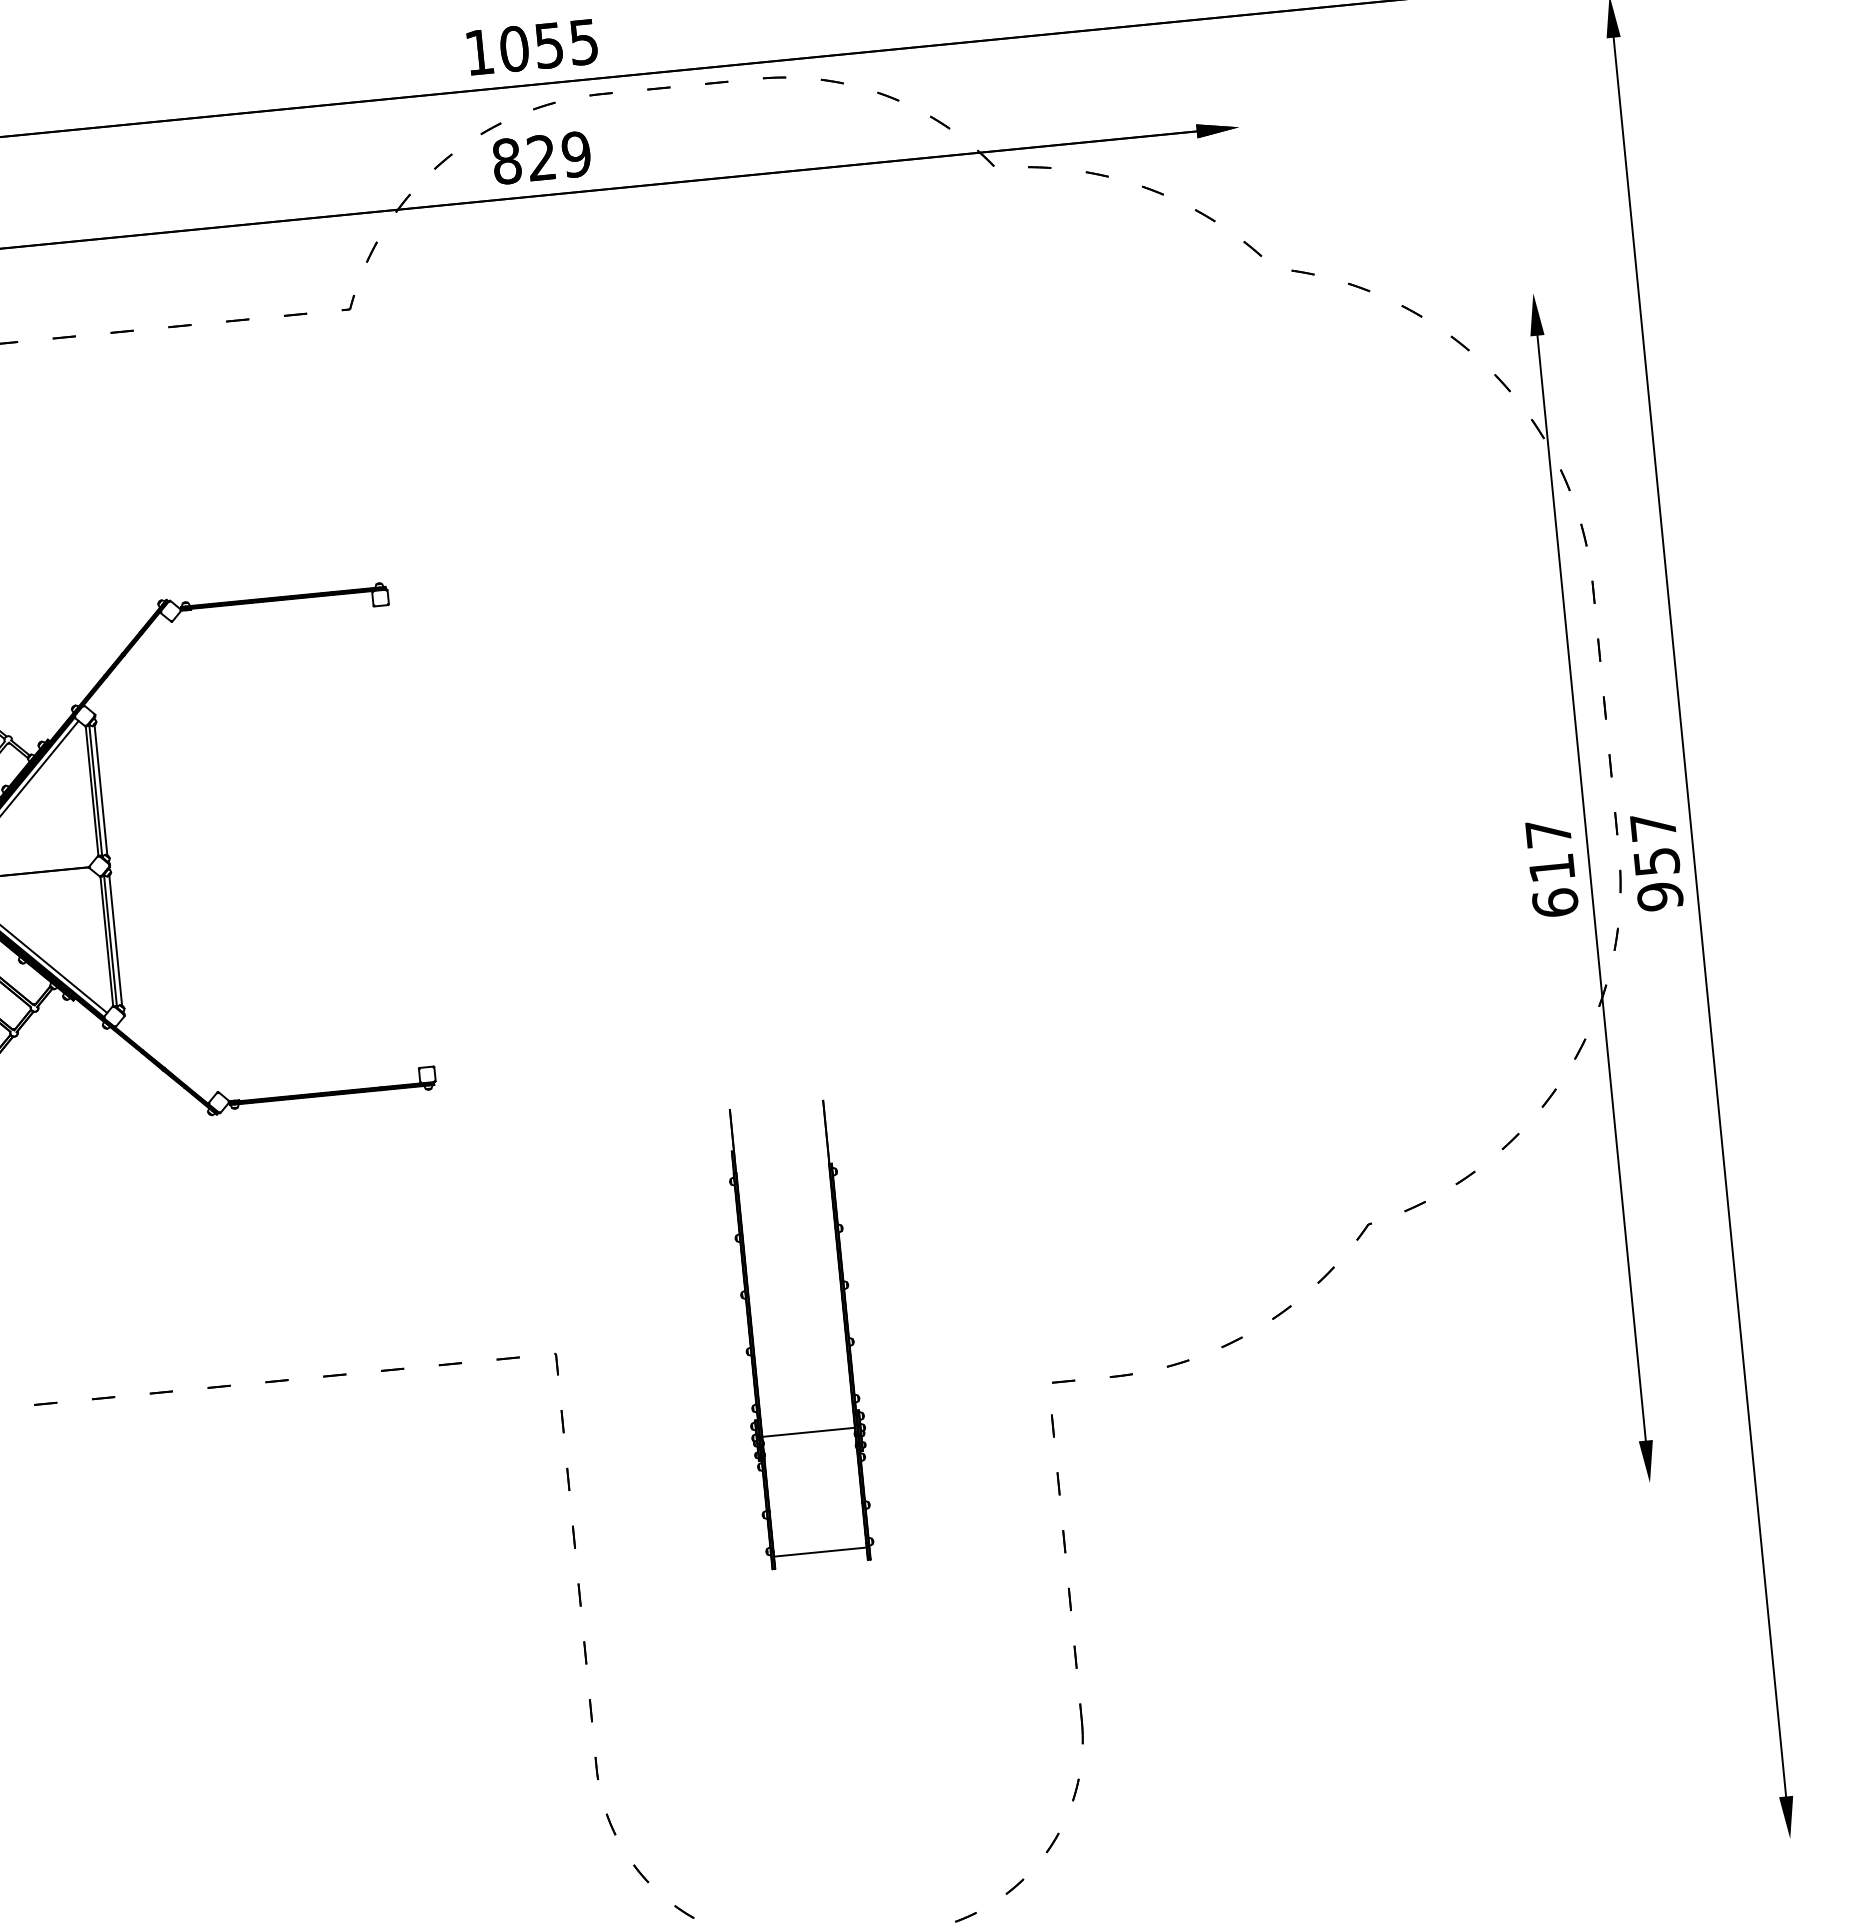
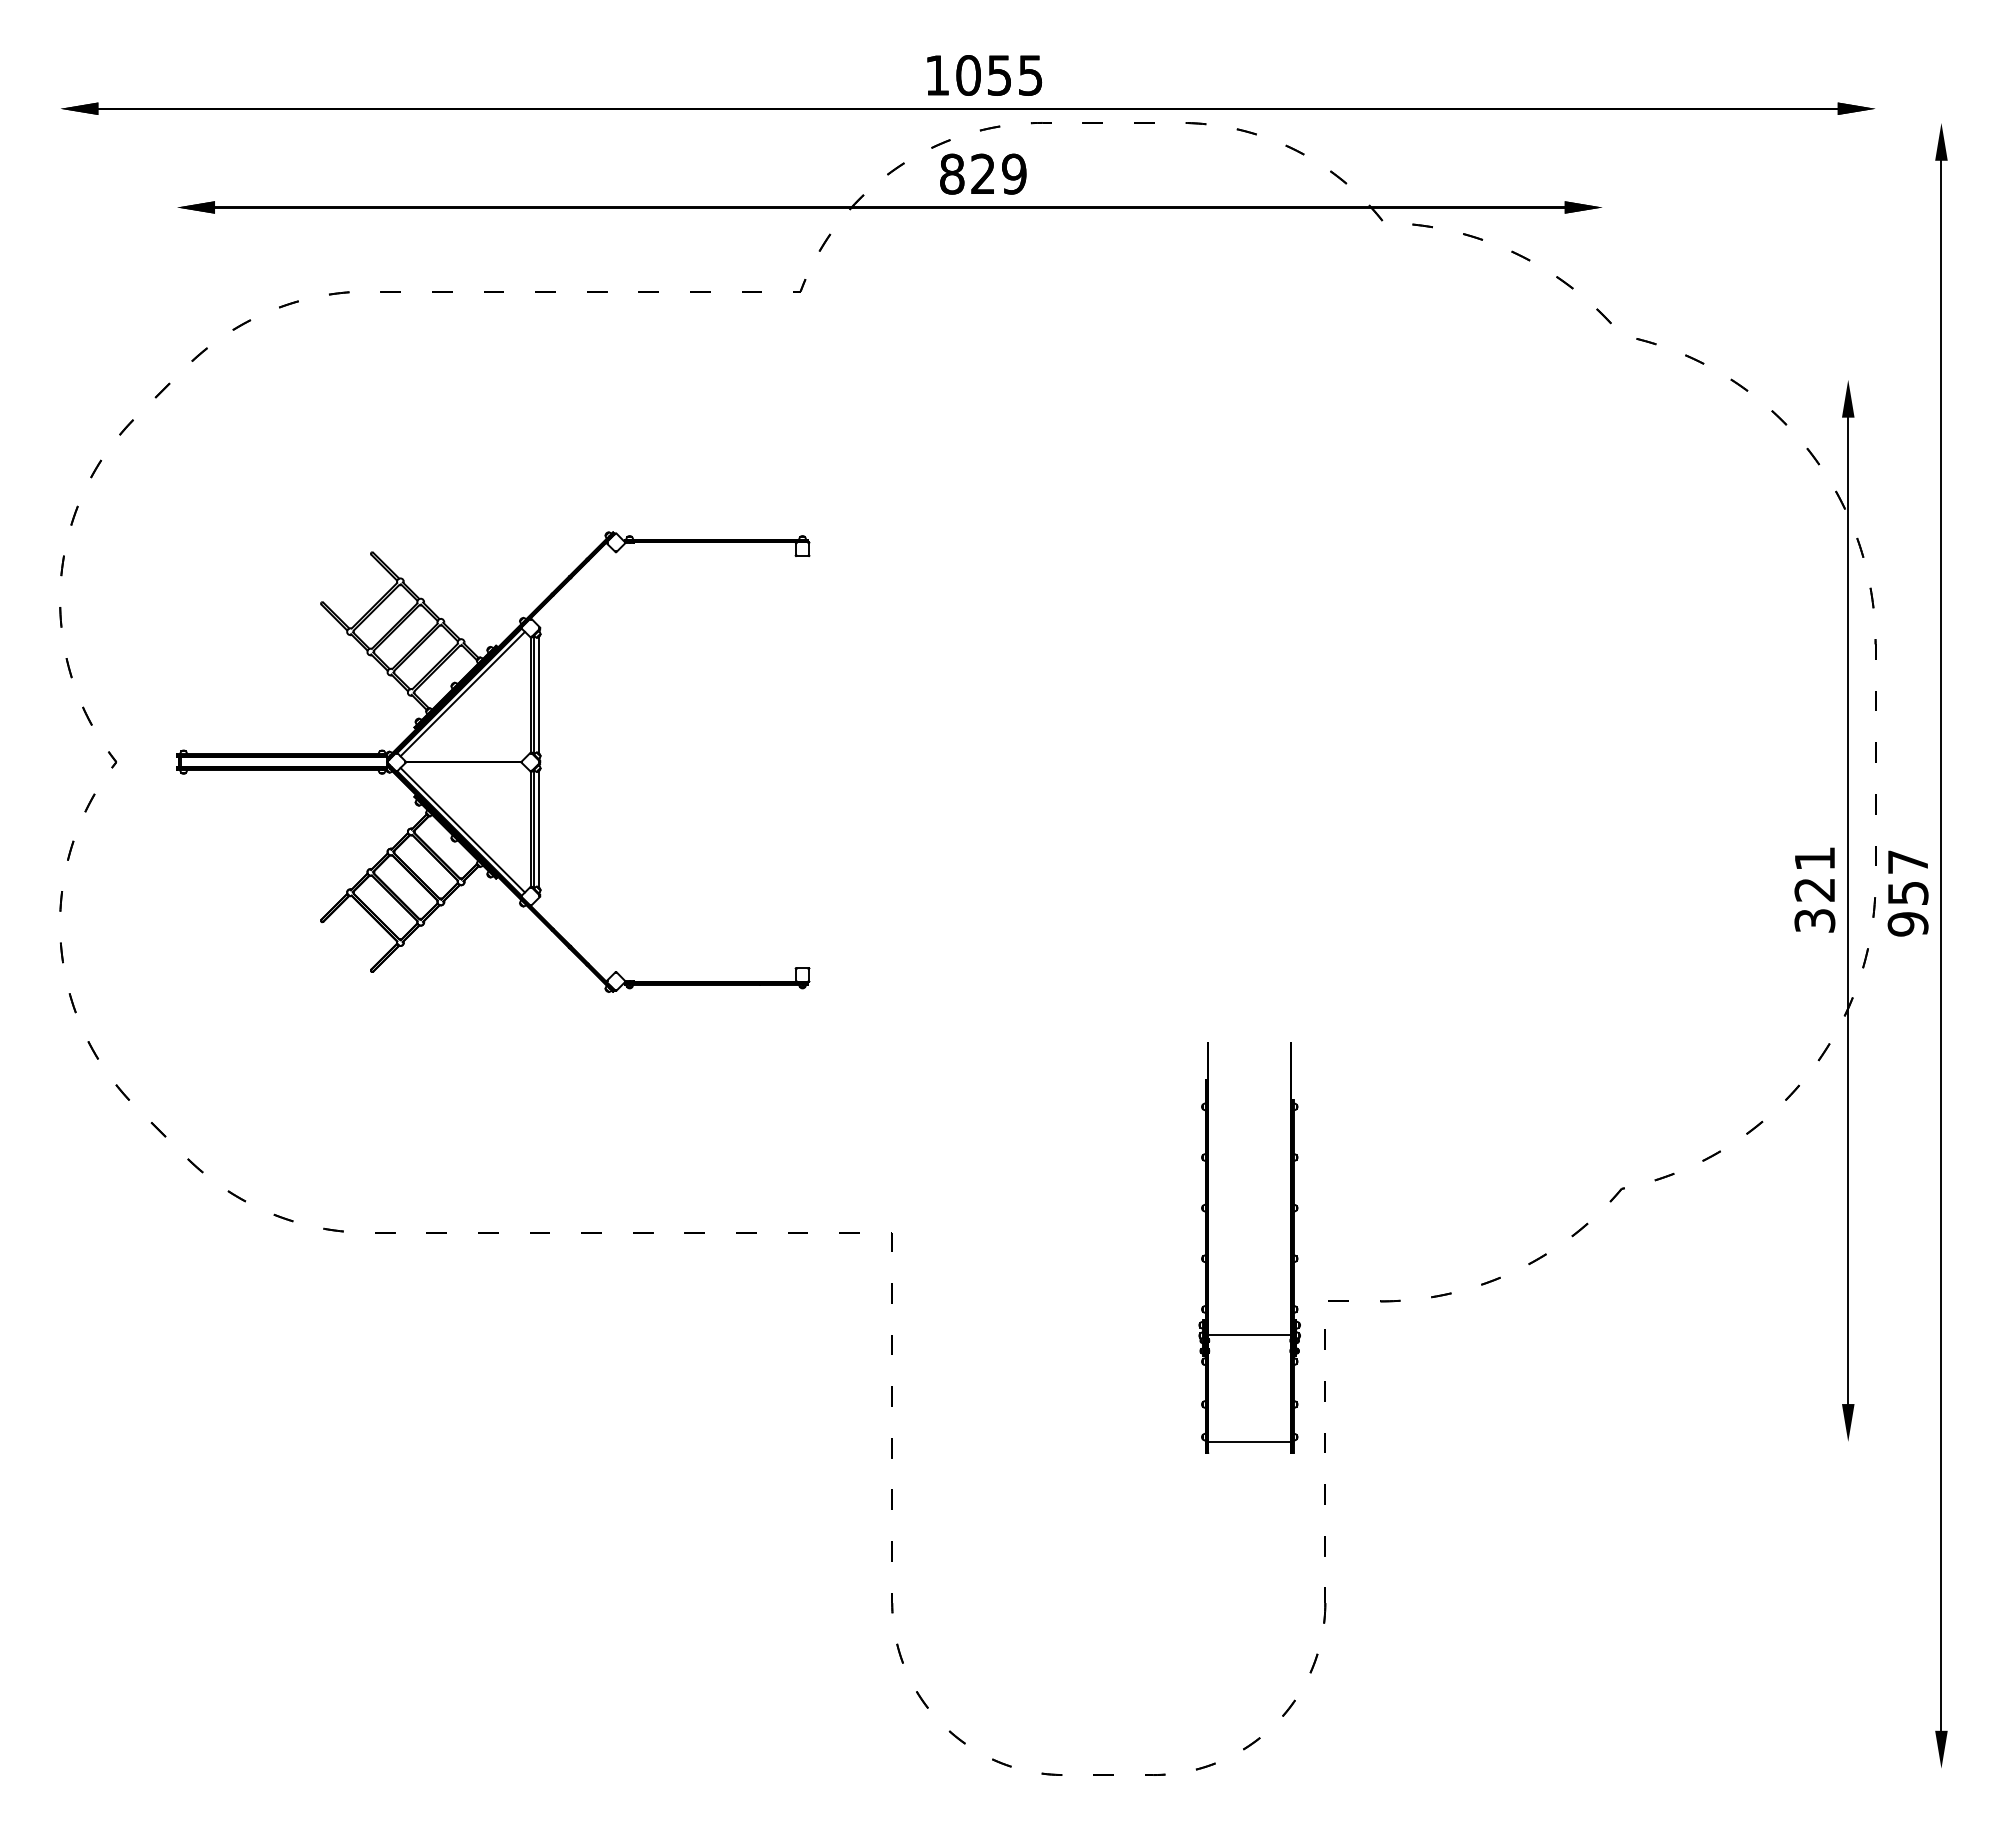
text: (1551, 867) -> (1814, 889), 617 -> 321
part: (752, 1338) -> (1208, 1247), moved

